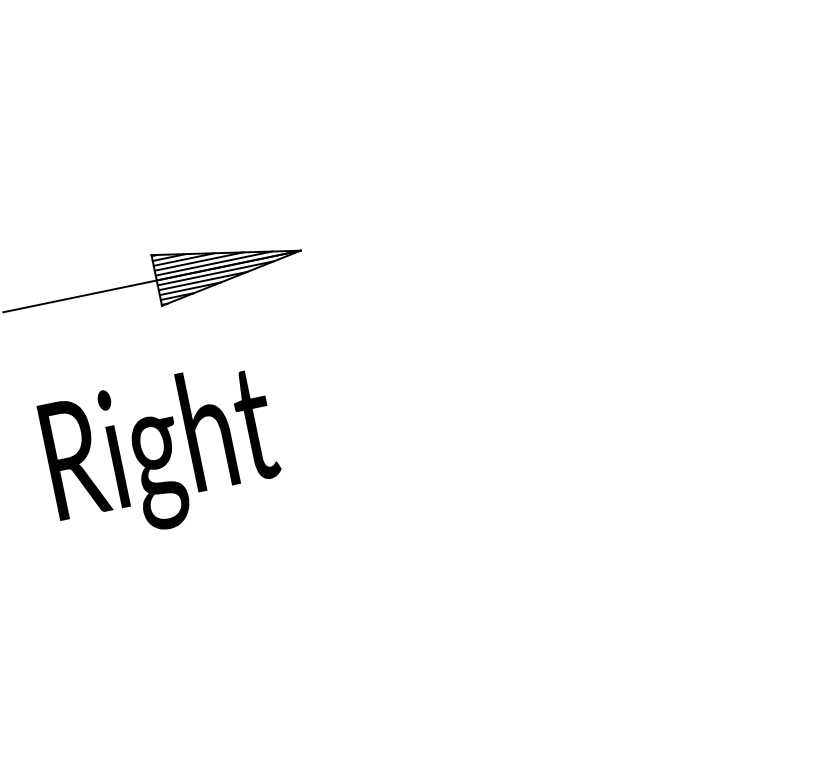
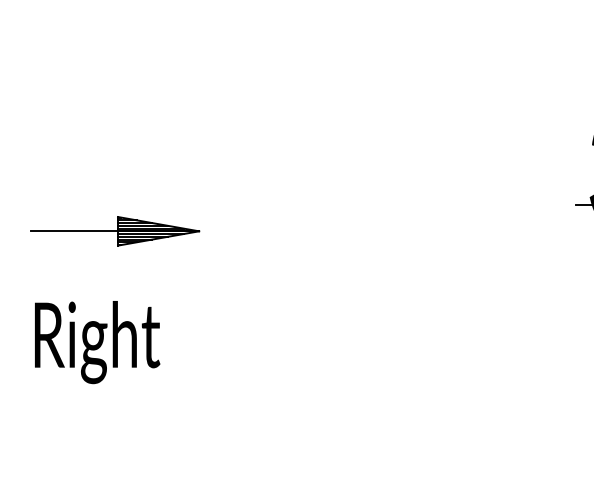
text: (162, 453) -> (97, 342), moved

